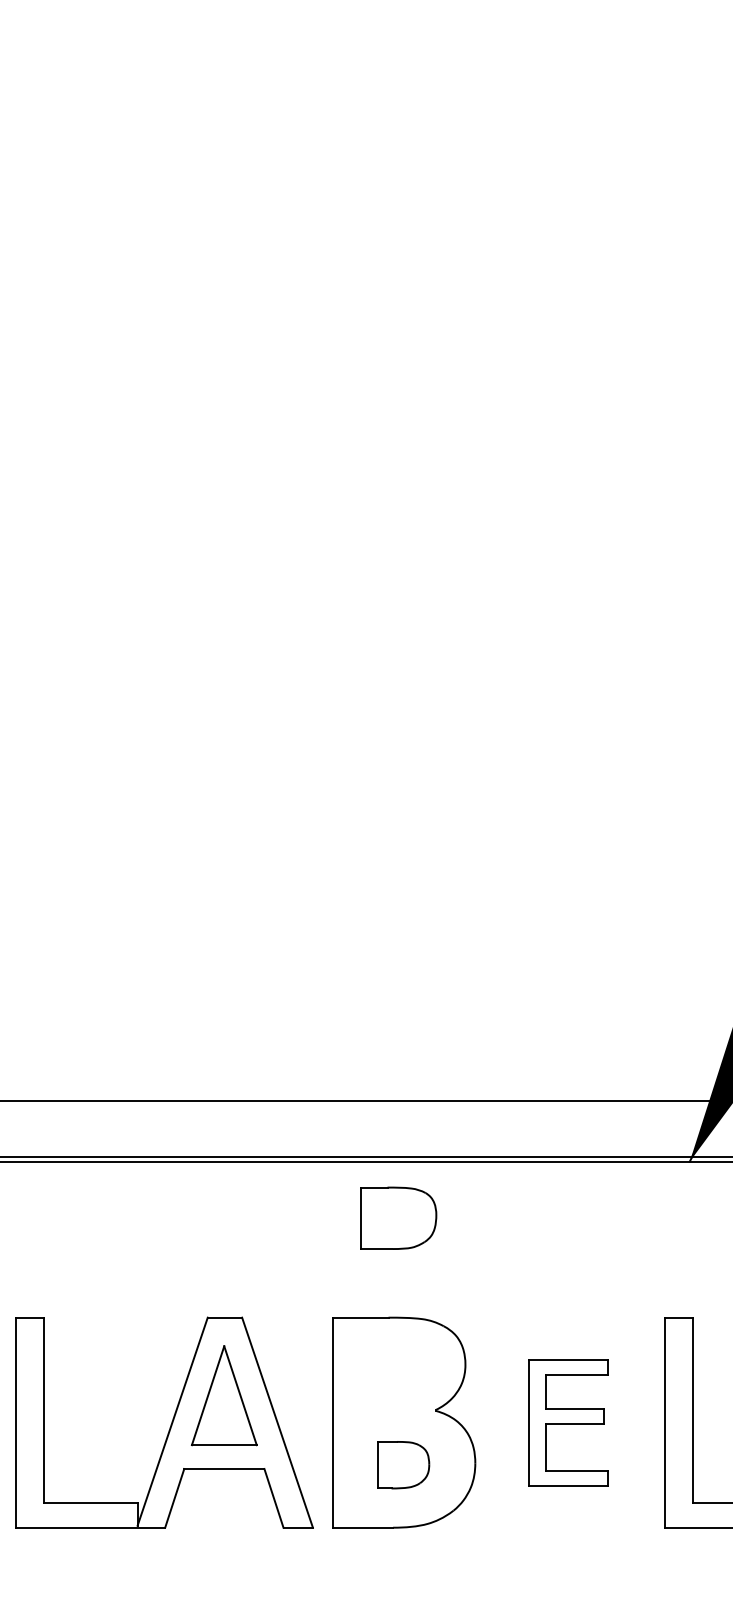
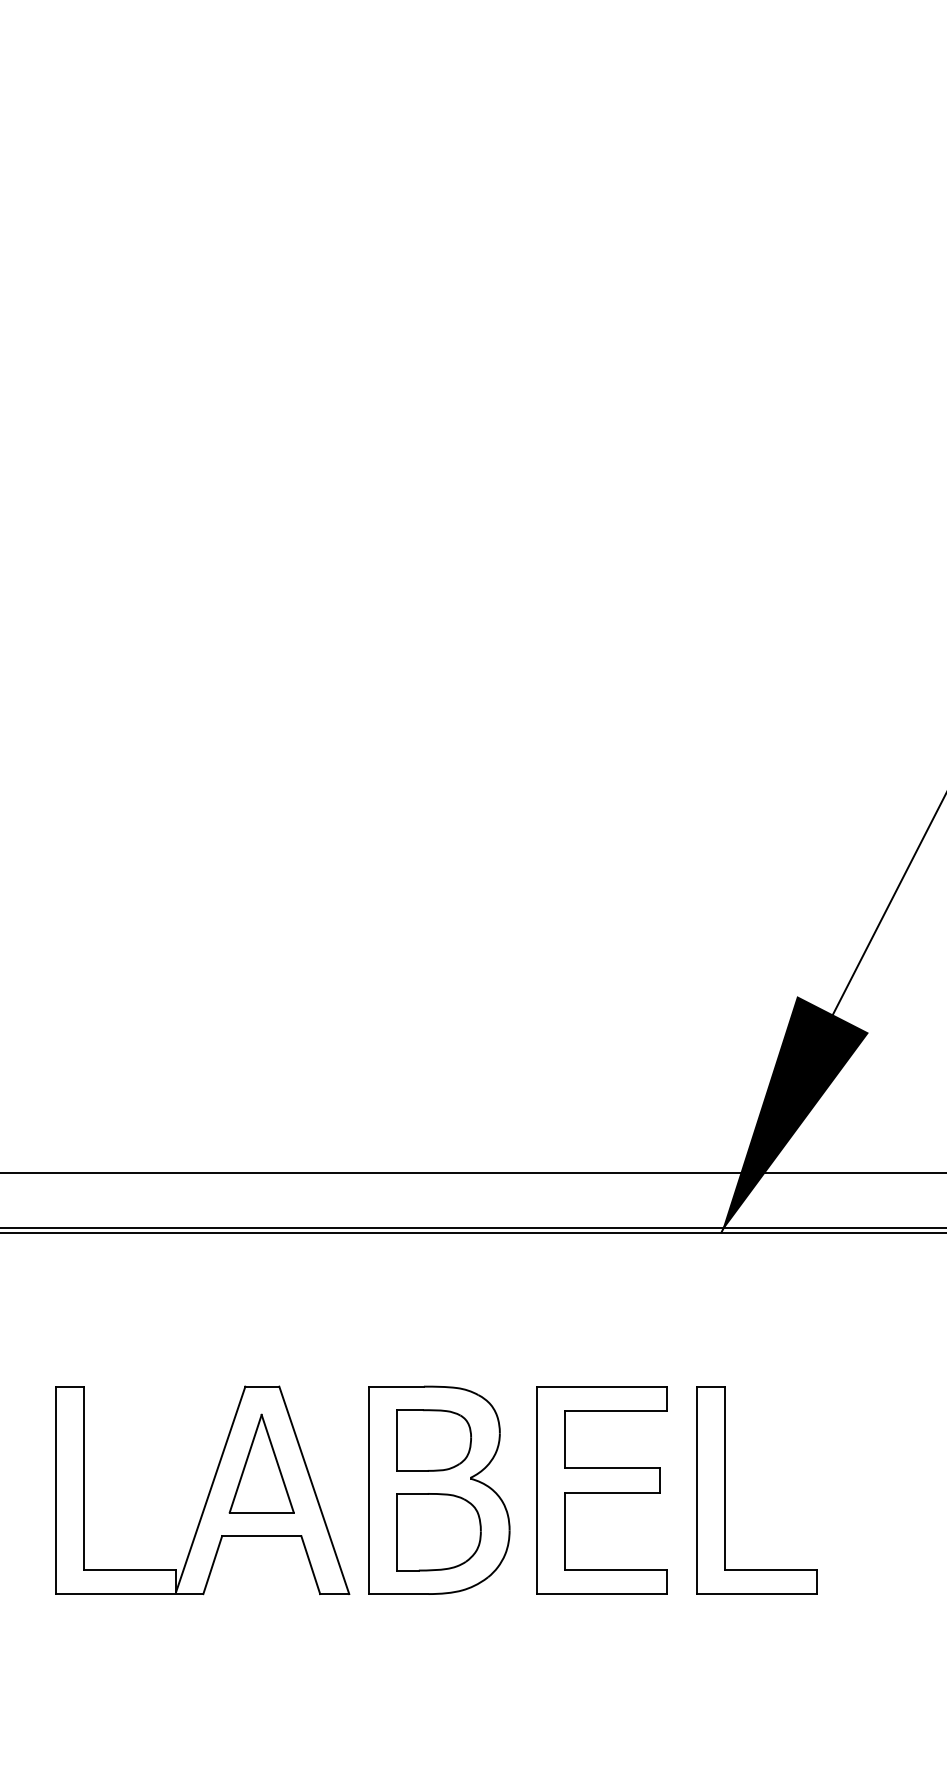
part: (398, 1218) -> (433, 1440), moved
part: (568, 1422) -> (601, 1490), size x1.67
part: (403, 1465) -> (438, 1532), size x1.67

